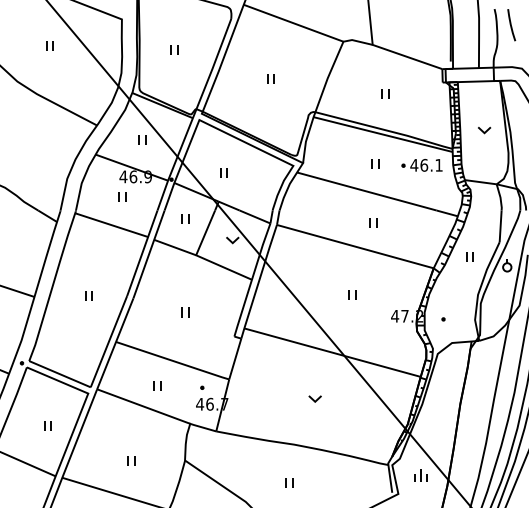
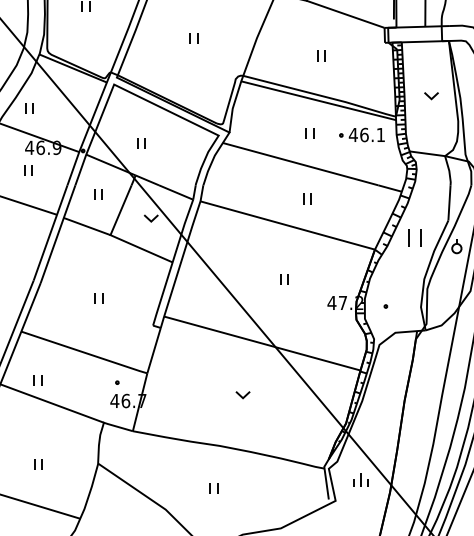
part: (142, 139) -> (29, 108), moved
part: (469, 256) -> (414, 236), size x1.6
part: (157, 385) -> (38, 380), moved

